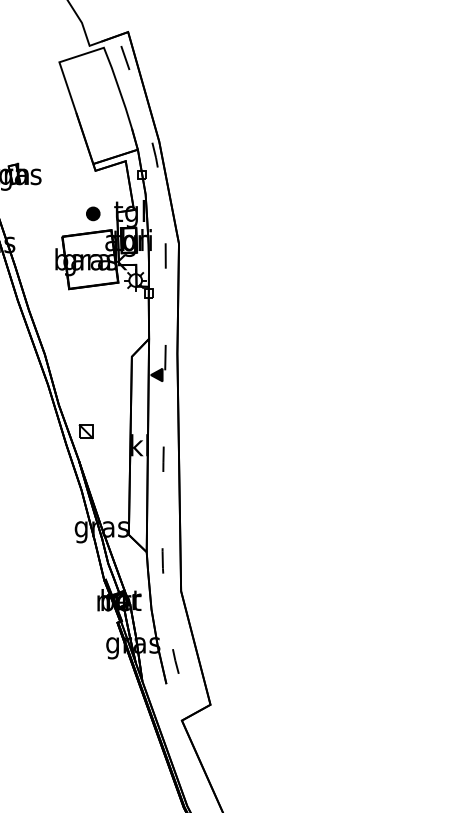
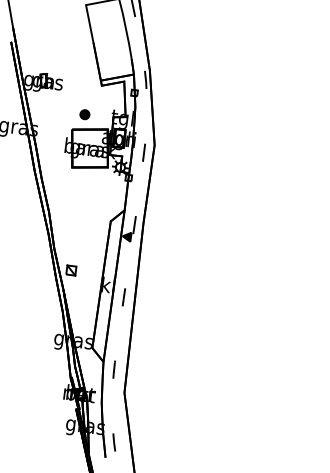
part: (93, 213) -> (85, 114), moved

